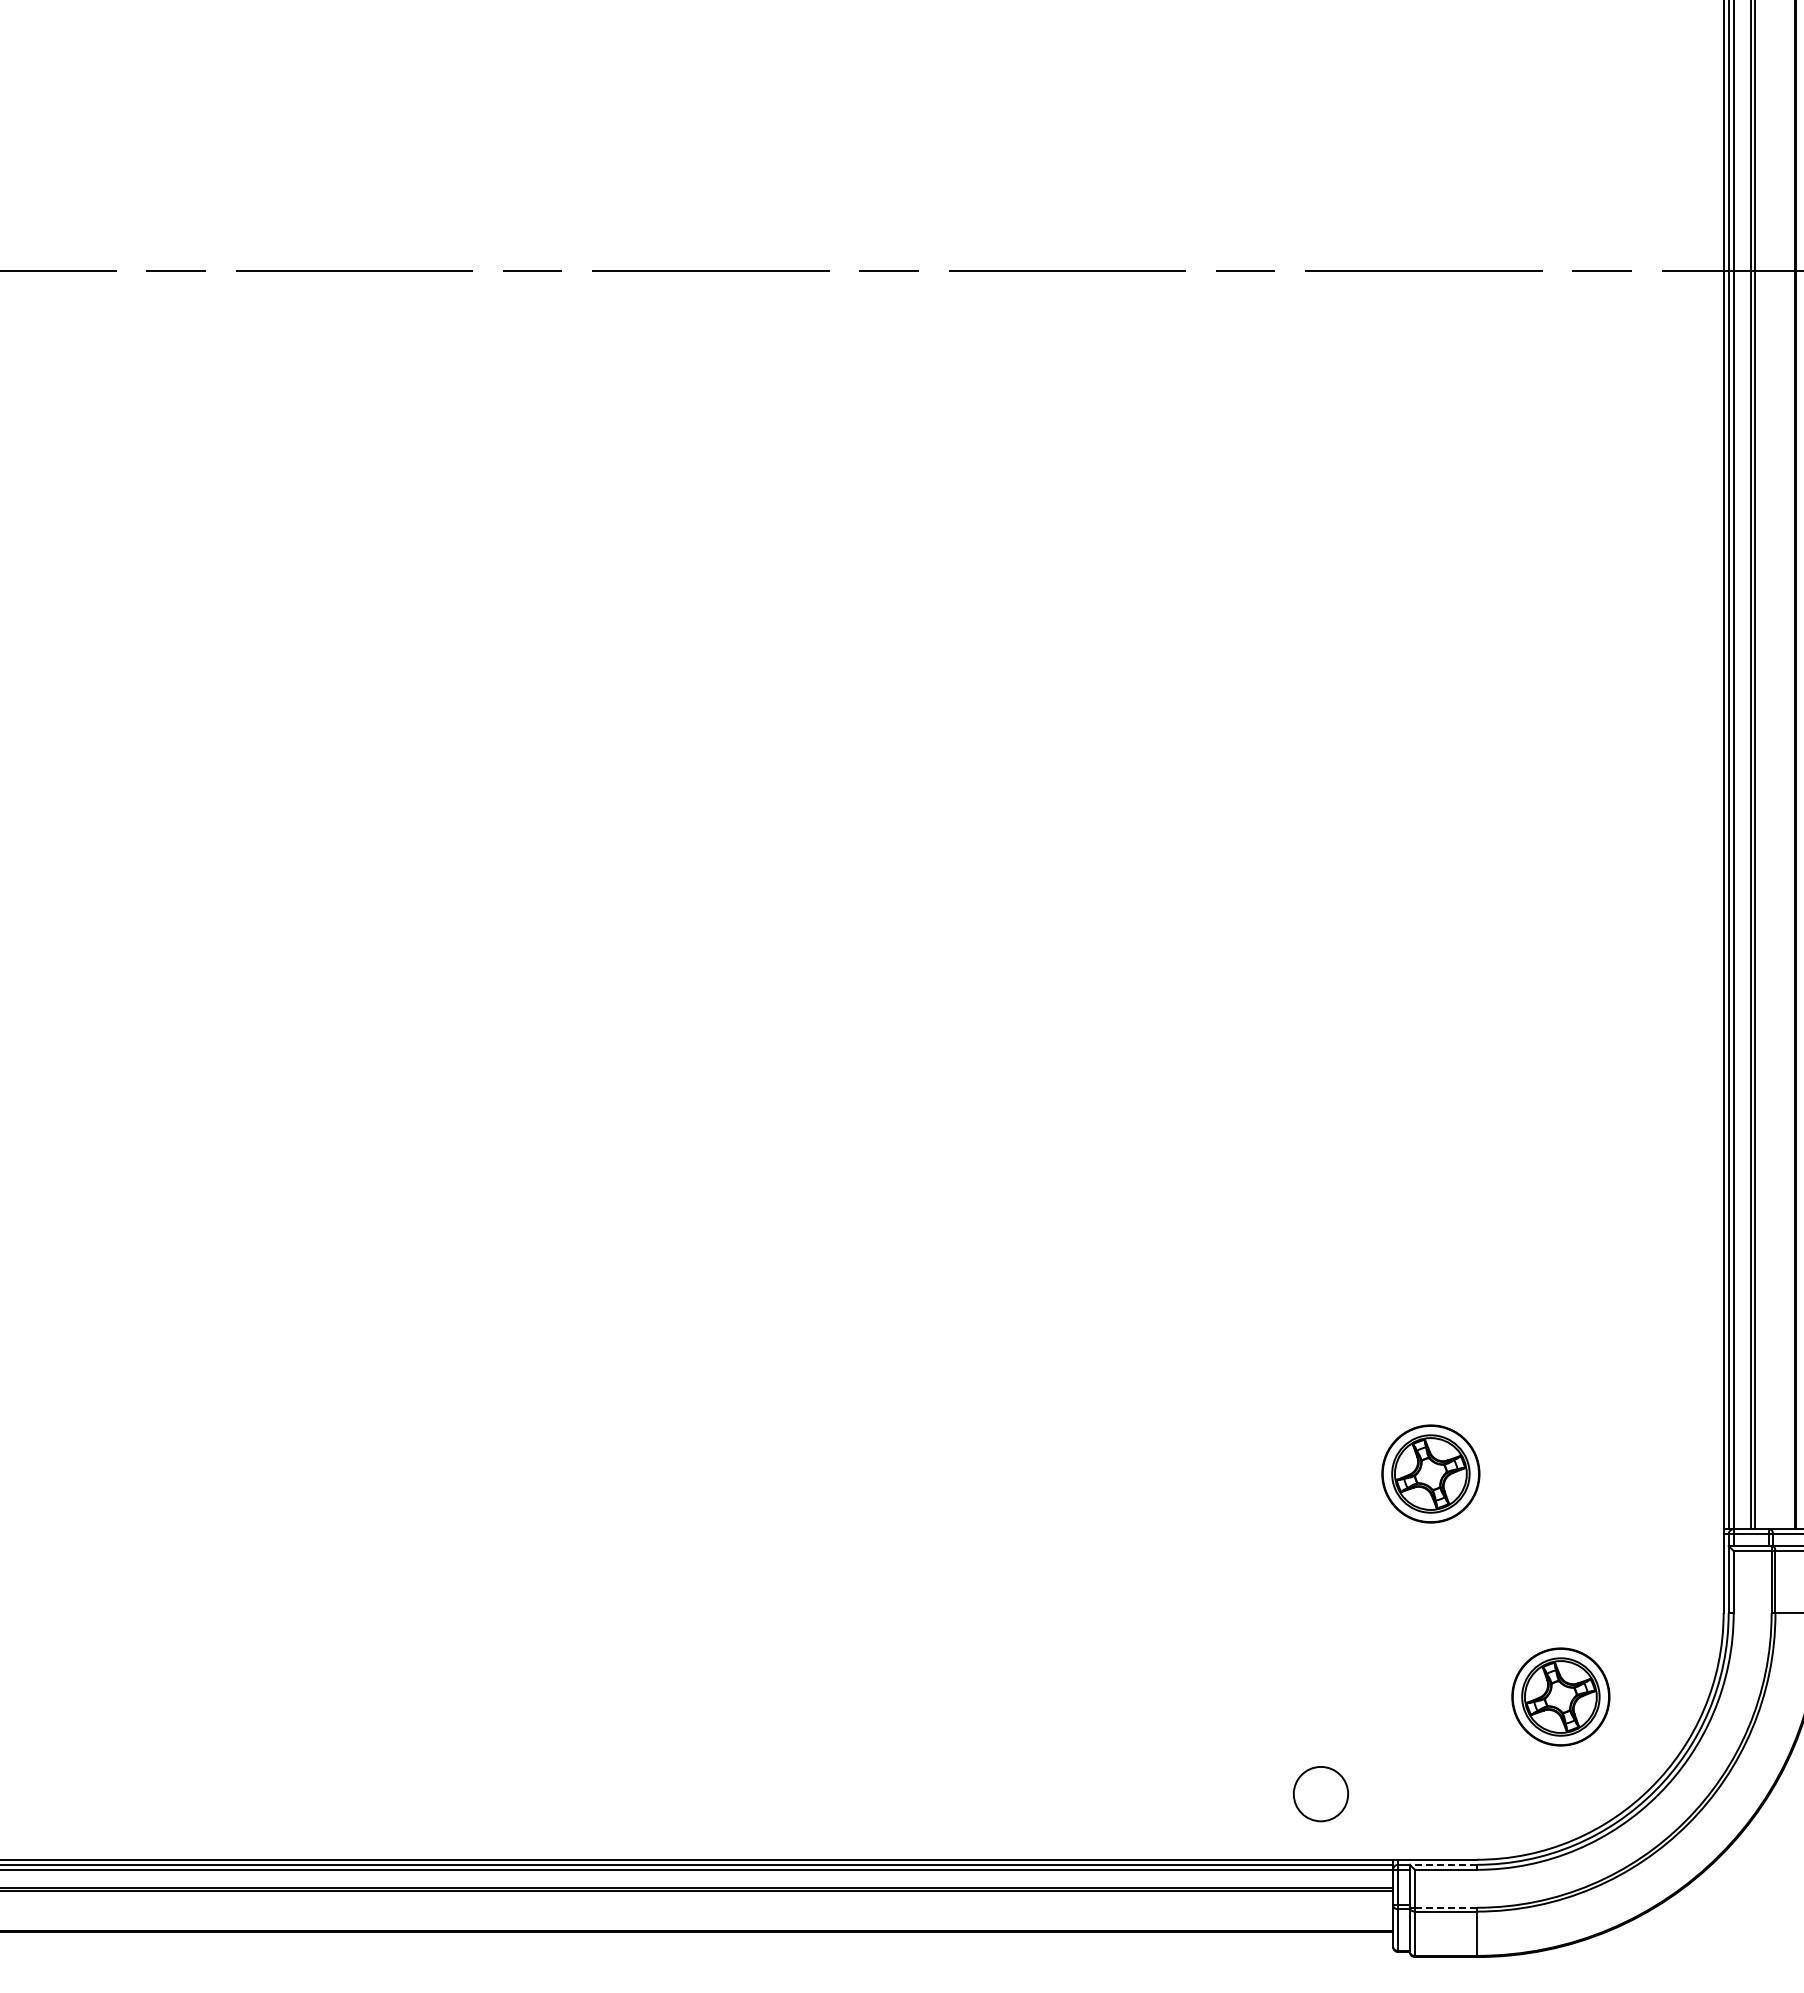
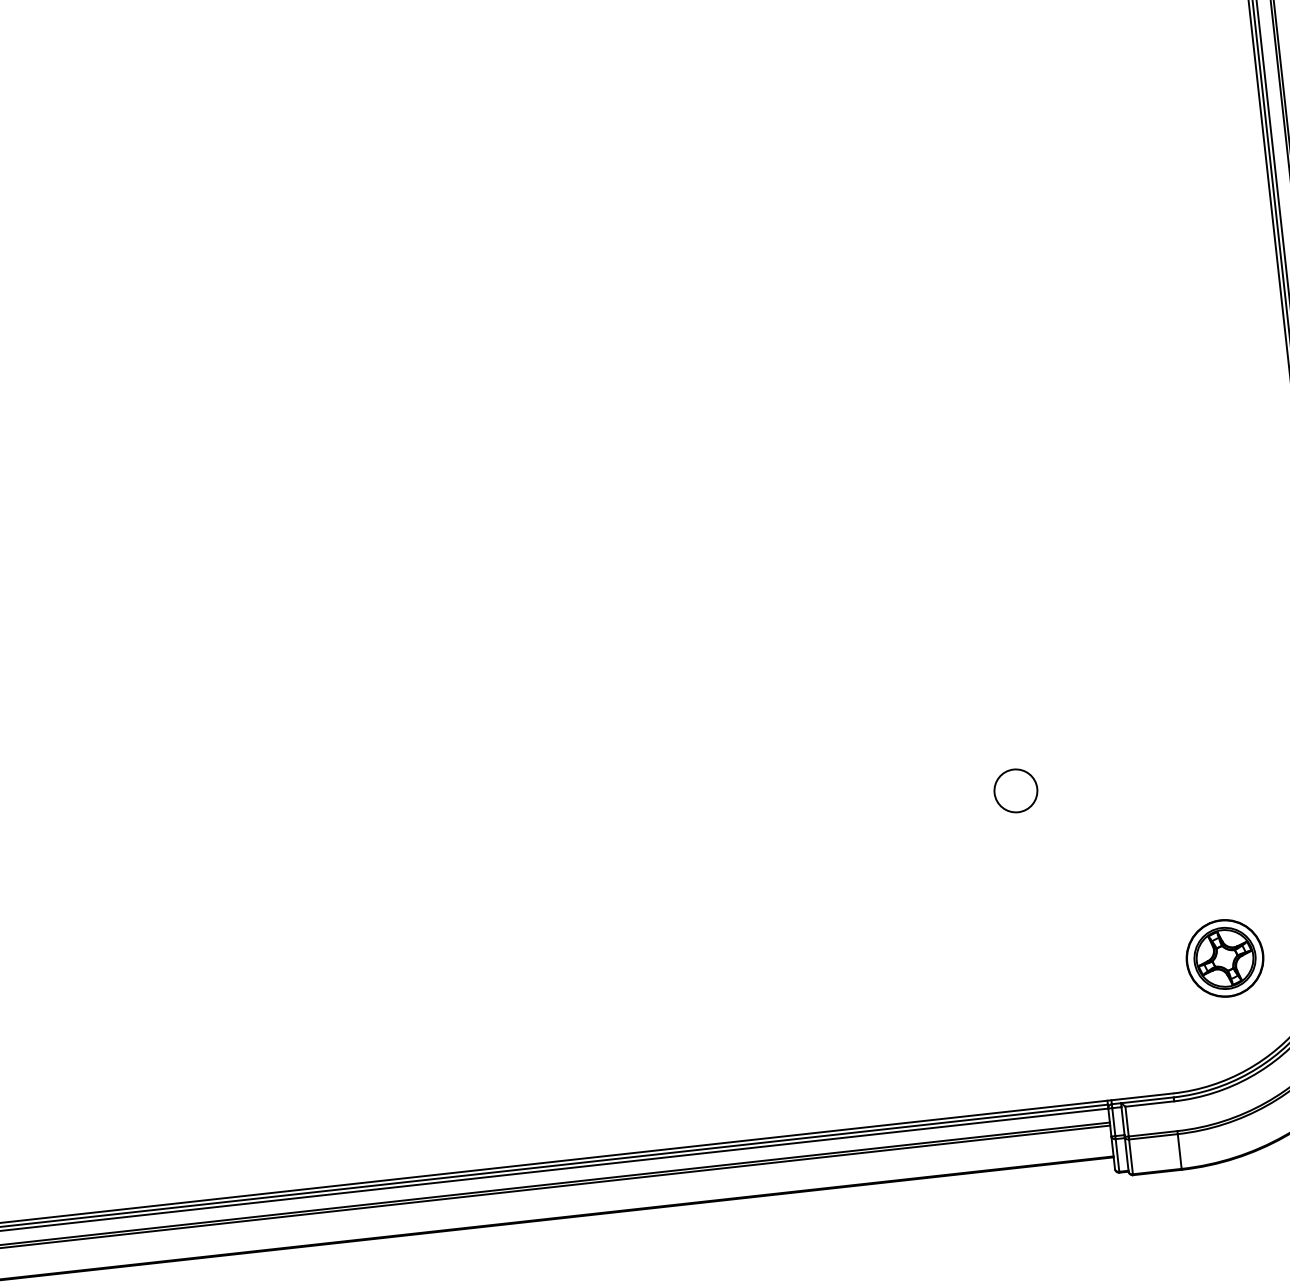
part: (1430, 1473) -> (1103, 794), removed
circle: (1320, 1794) -> (1015, 791), moved
line: (1443, 1864) -> (1147, 1100), dashed -> solid
line: (1445, 1907) -> (1152, 1133), dashed -> solid

